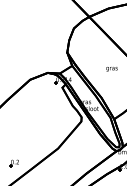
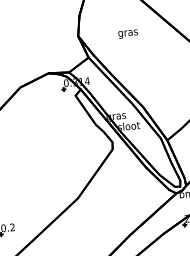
text: (111, 69) -> (127, 34), moved

